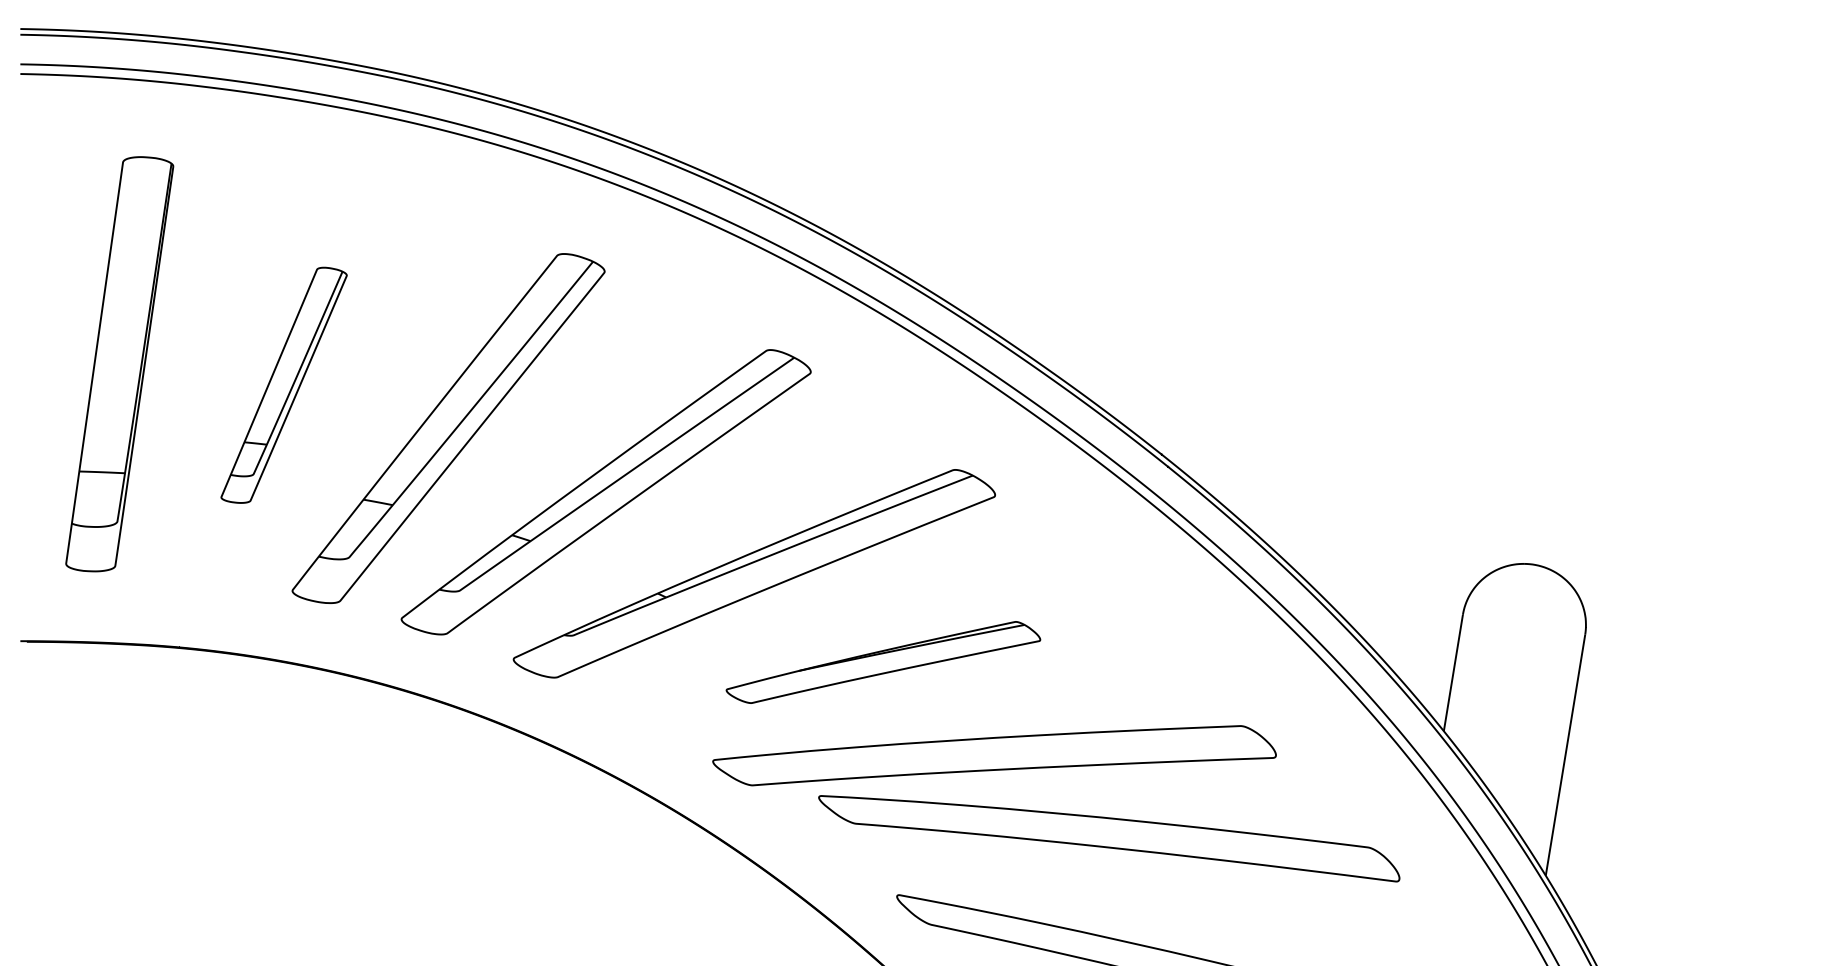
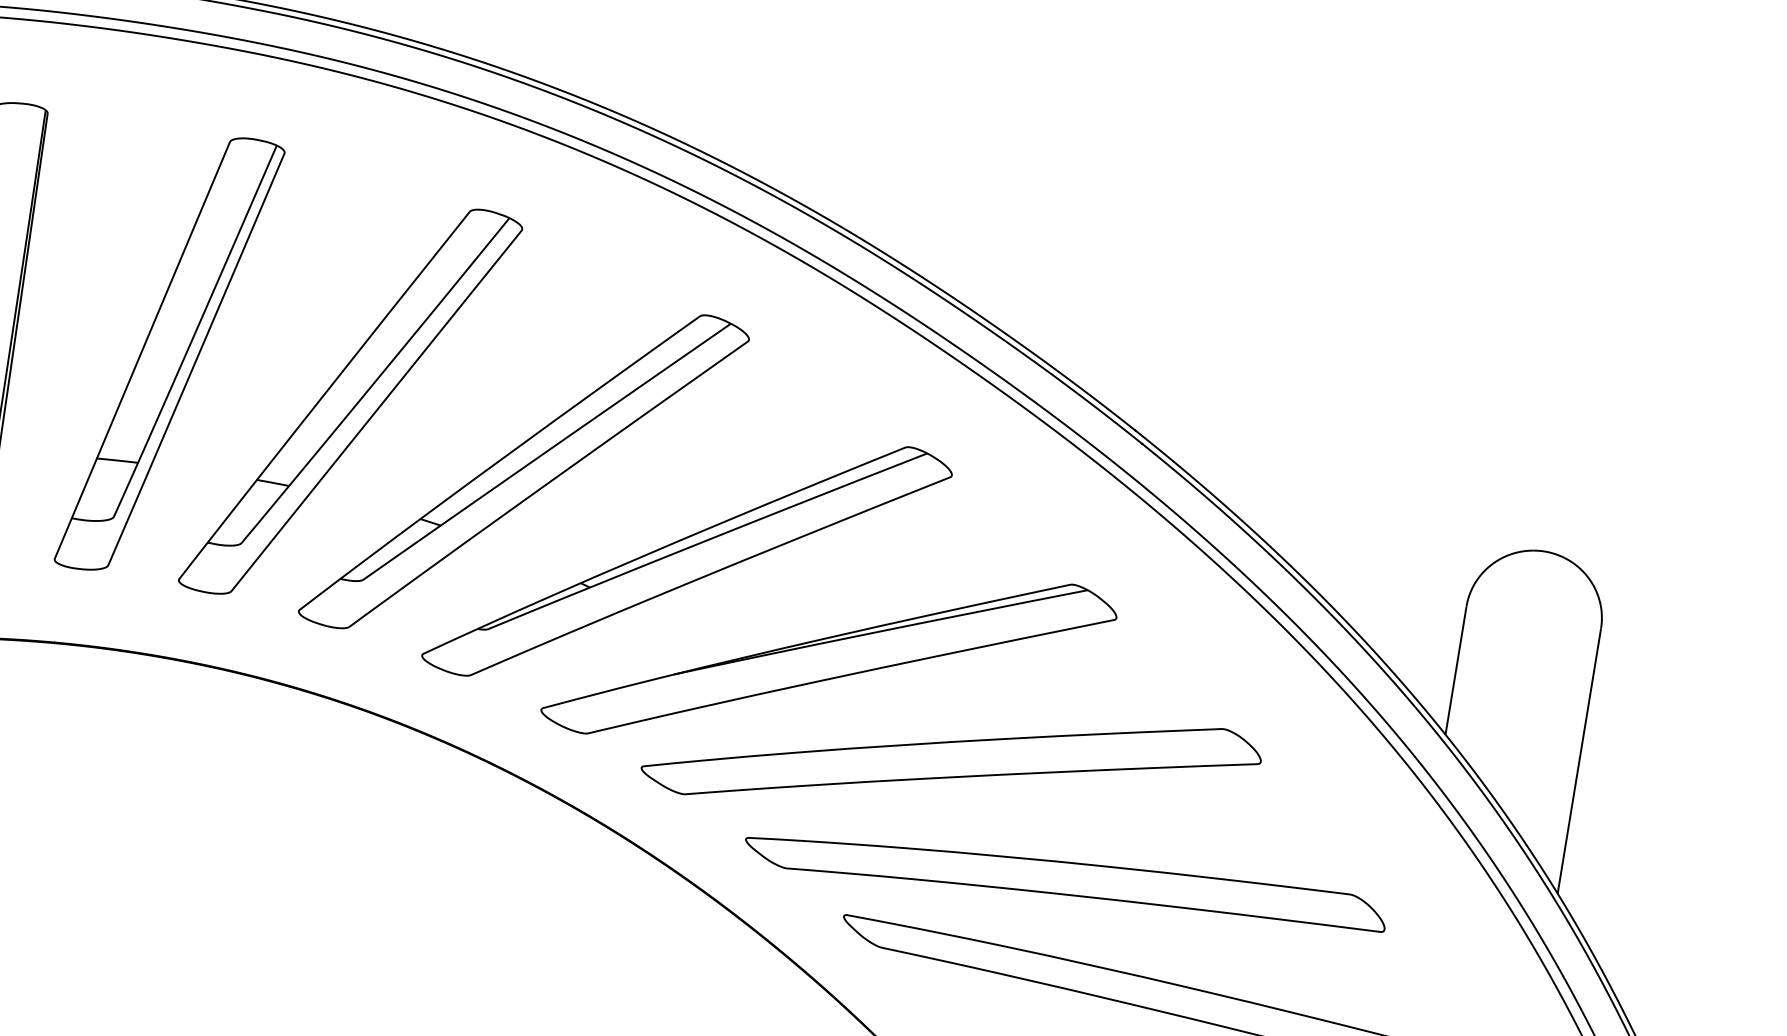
part: (283, 385) -> (168, 354), size x1.67
part: (883, 662) -> (829, 659), size x1.67
part: (1109, 838) -> (1065, 884), moved

